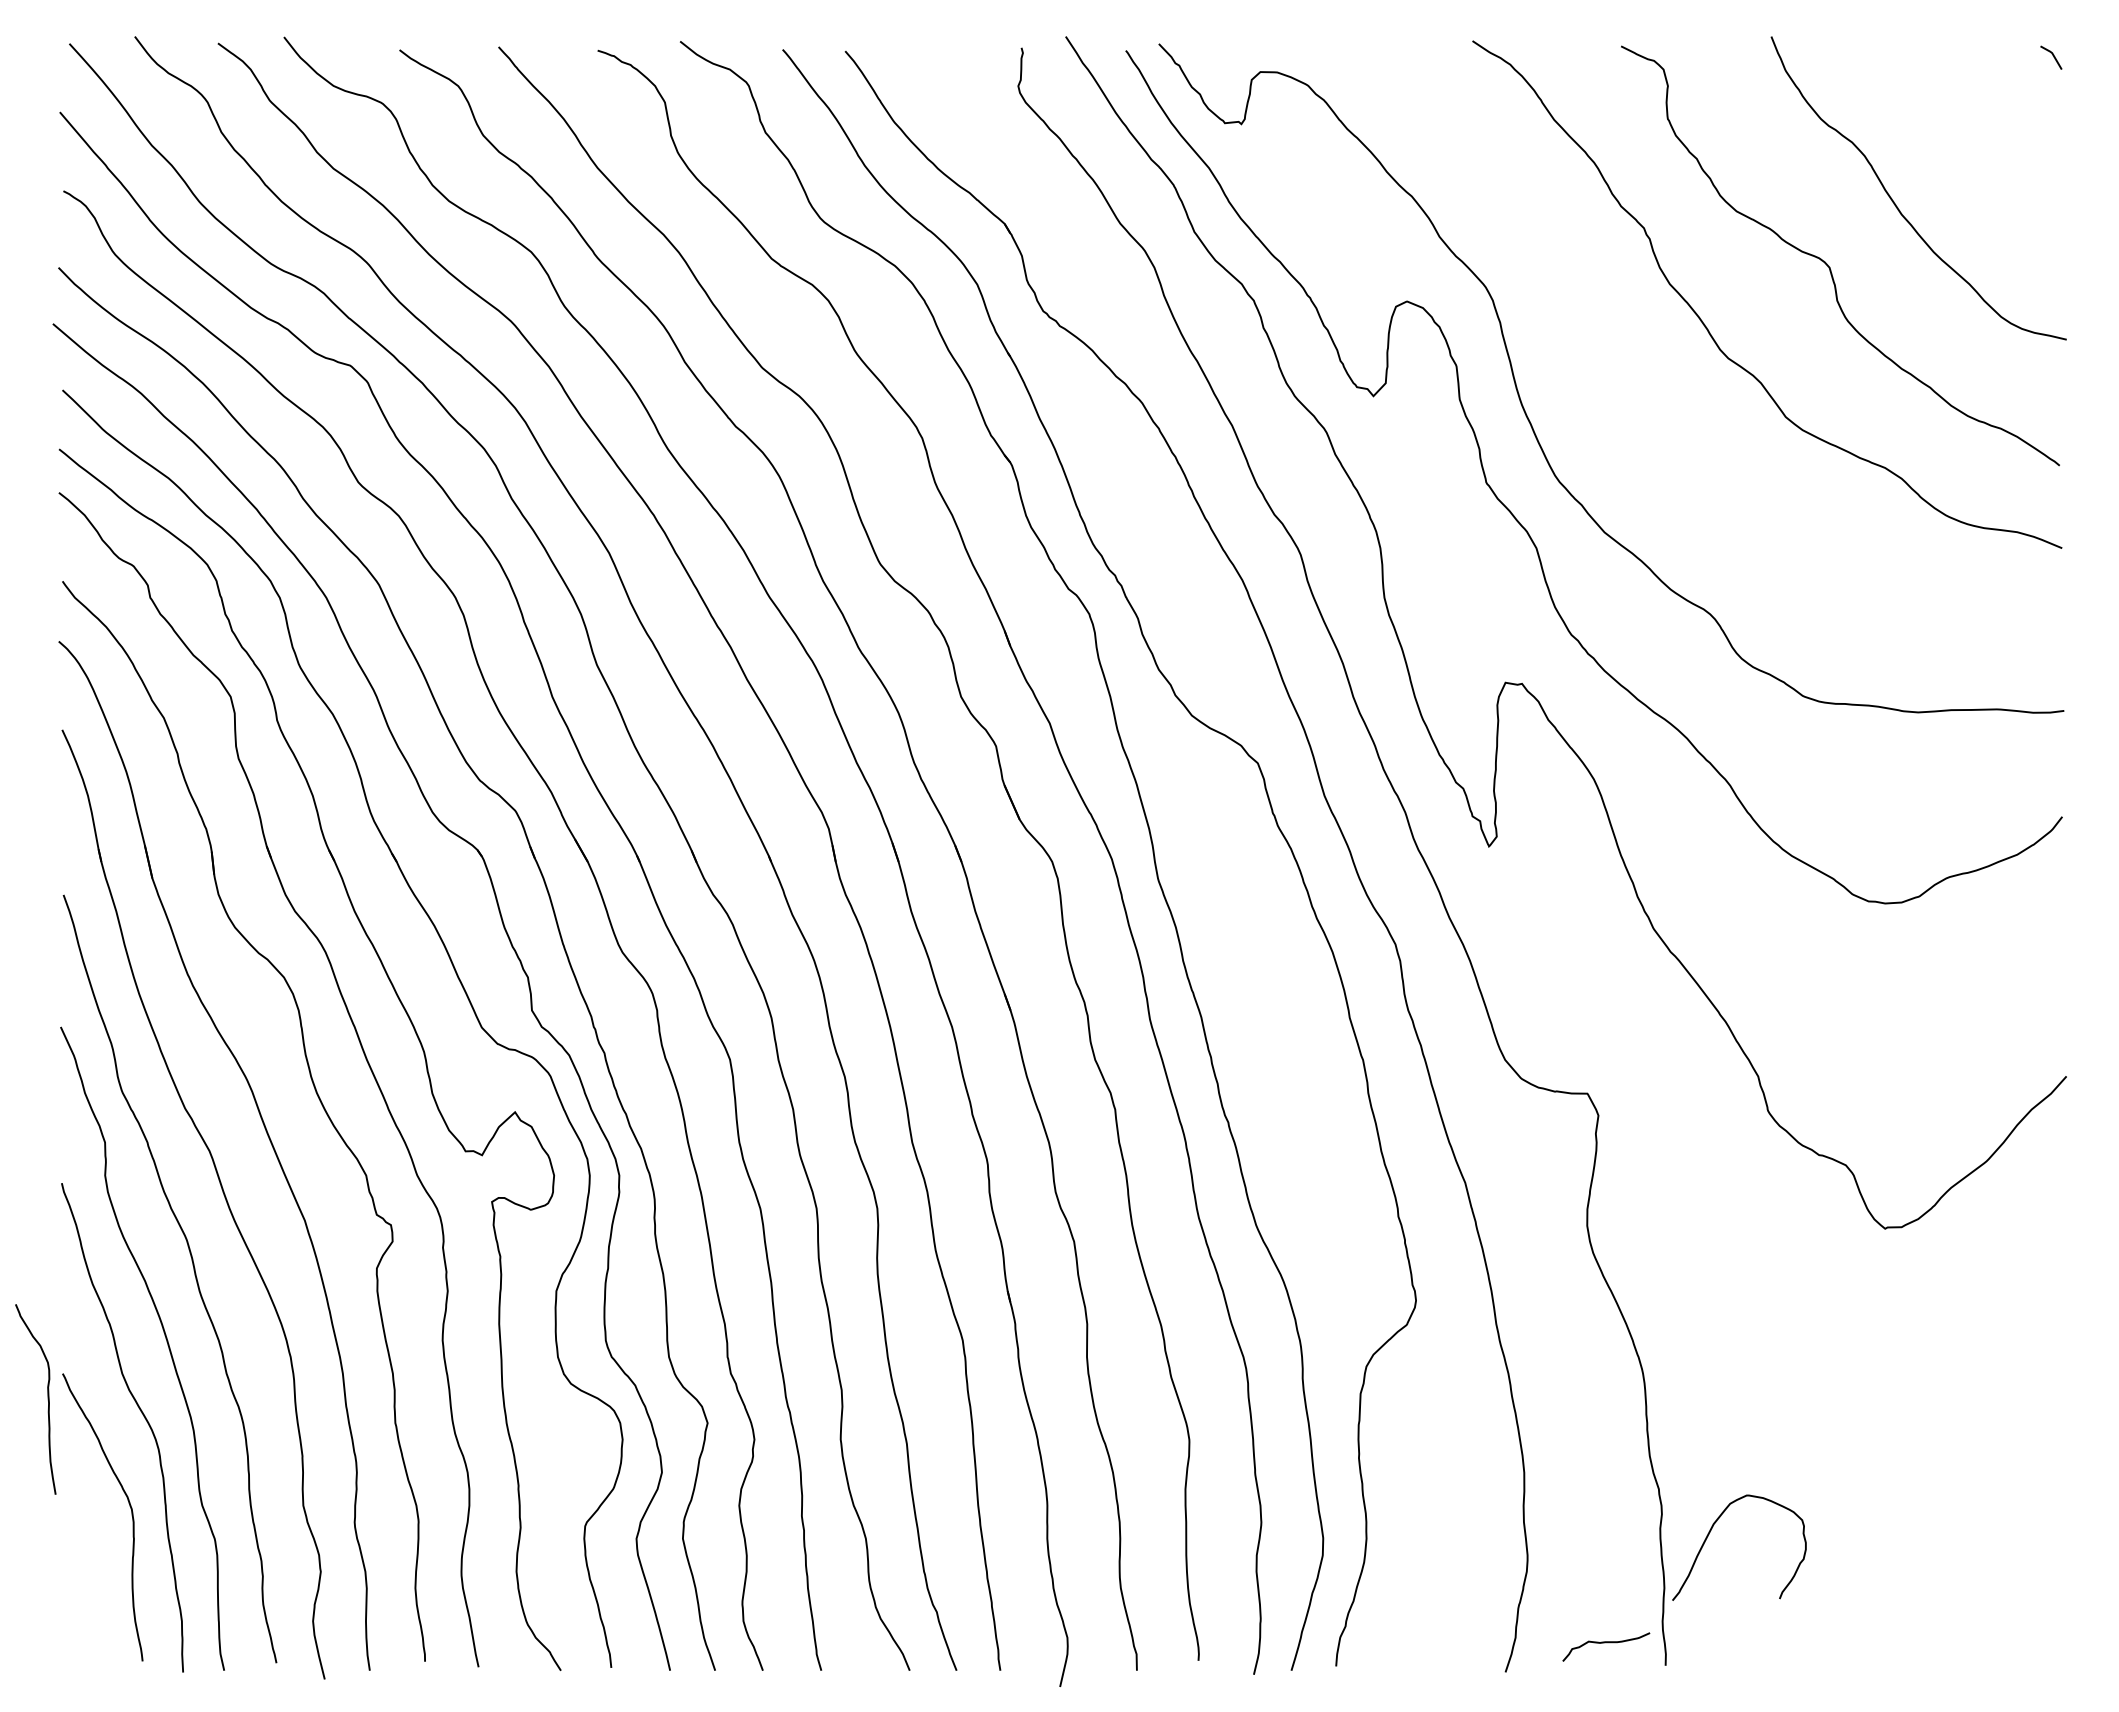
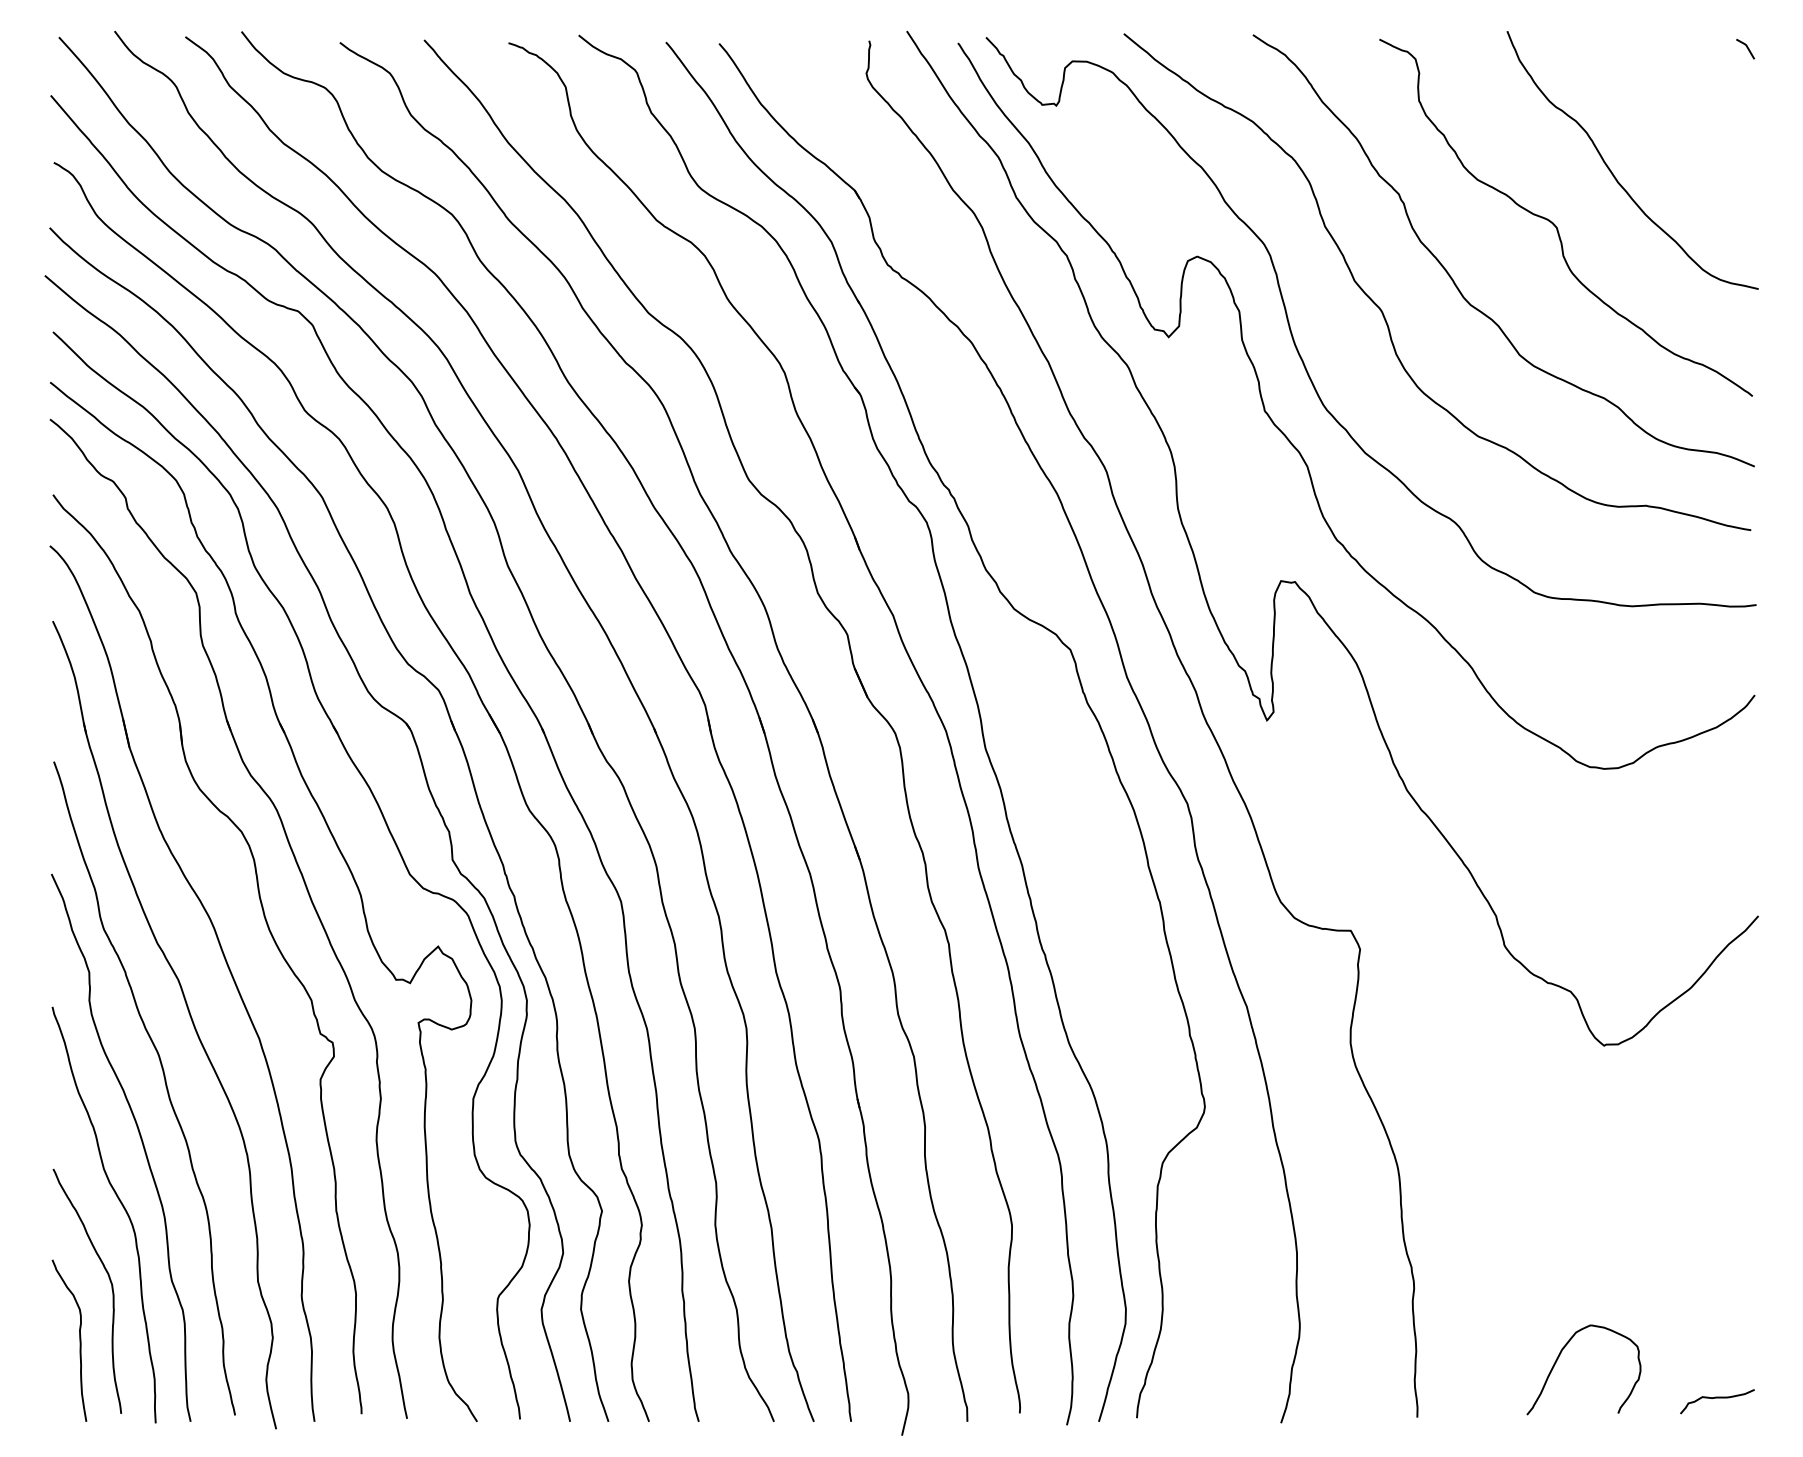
curve: (1625, 366) -> (1383, 311), added
curve: (47, 1399) -> (79, 1340), moved
curve: (1710, 1532) -> (1559, 1356), moved
curve: (1606, 1643) -> (1717, 1398), moved

